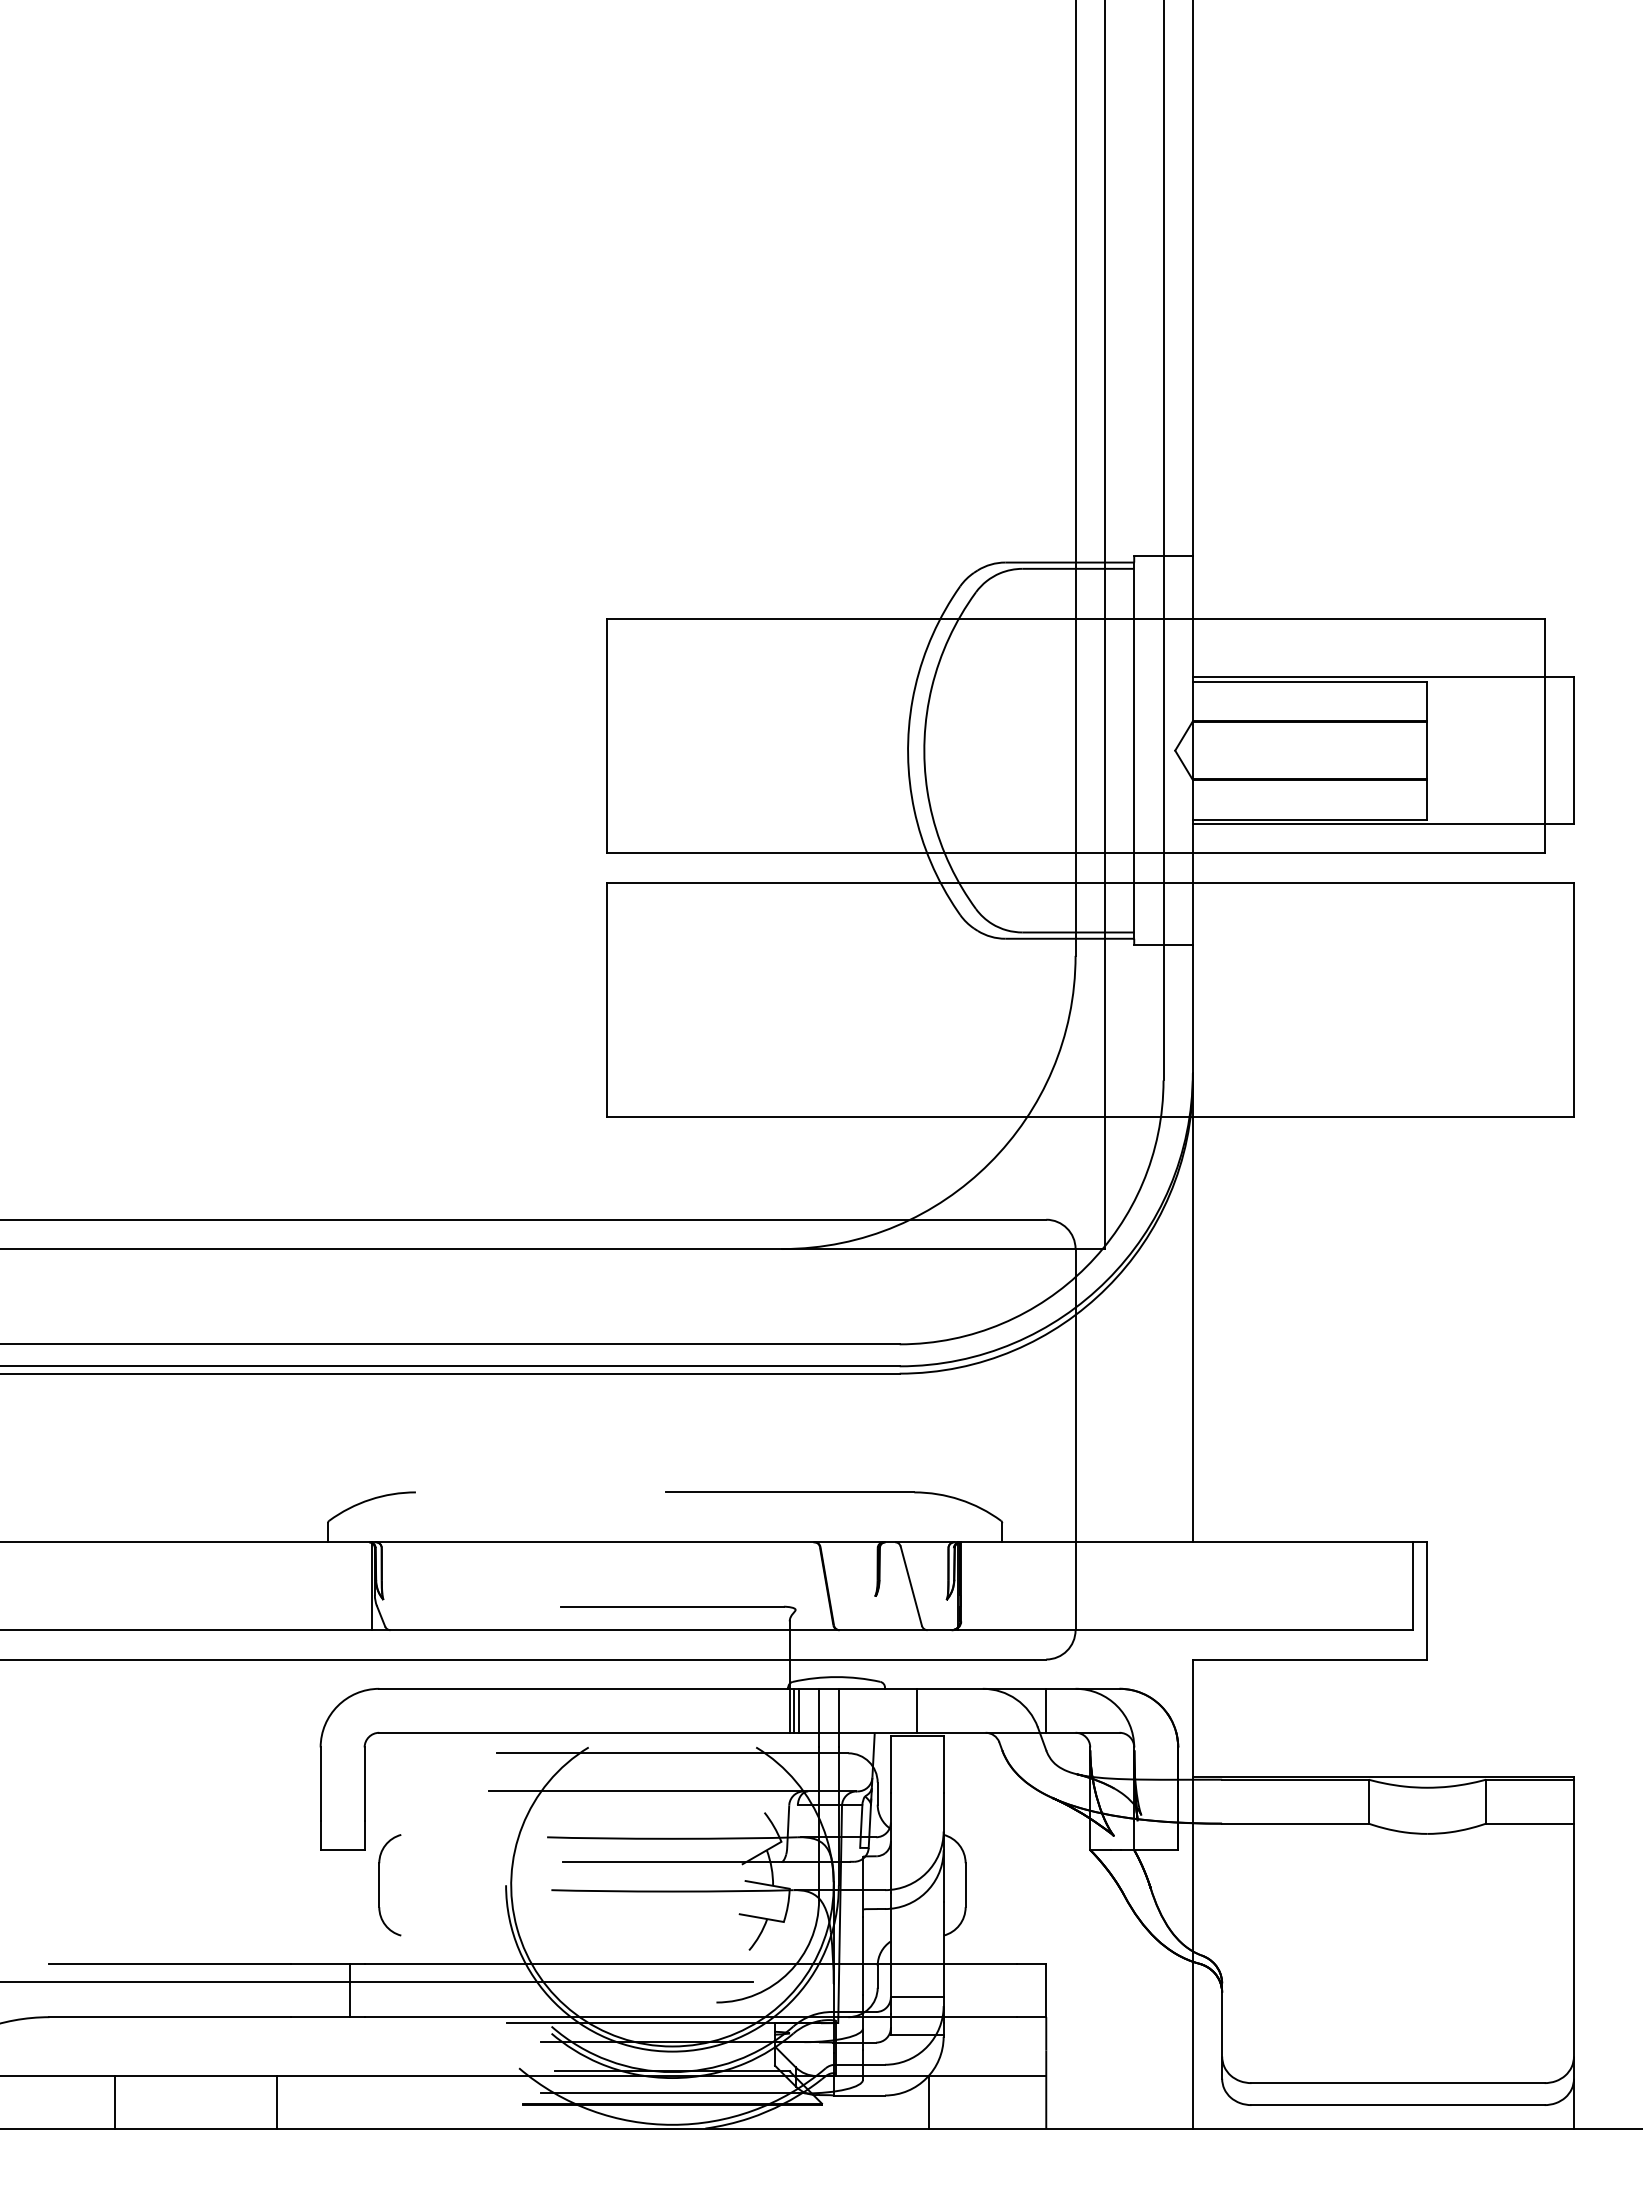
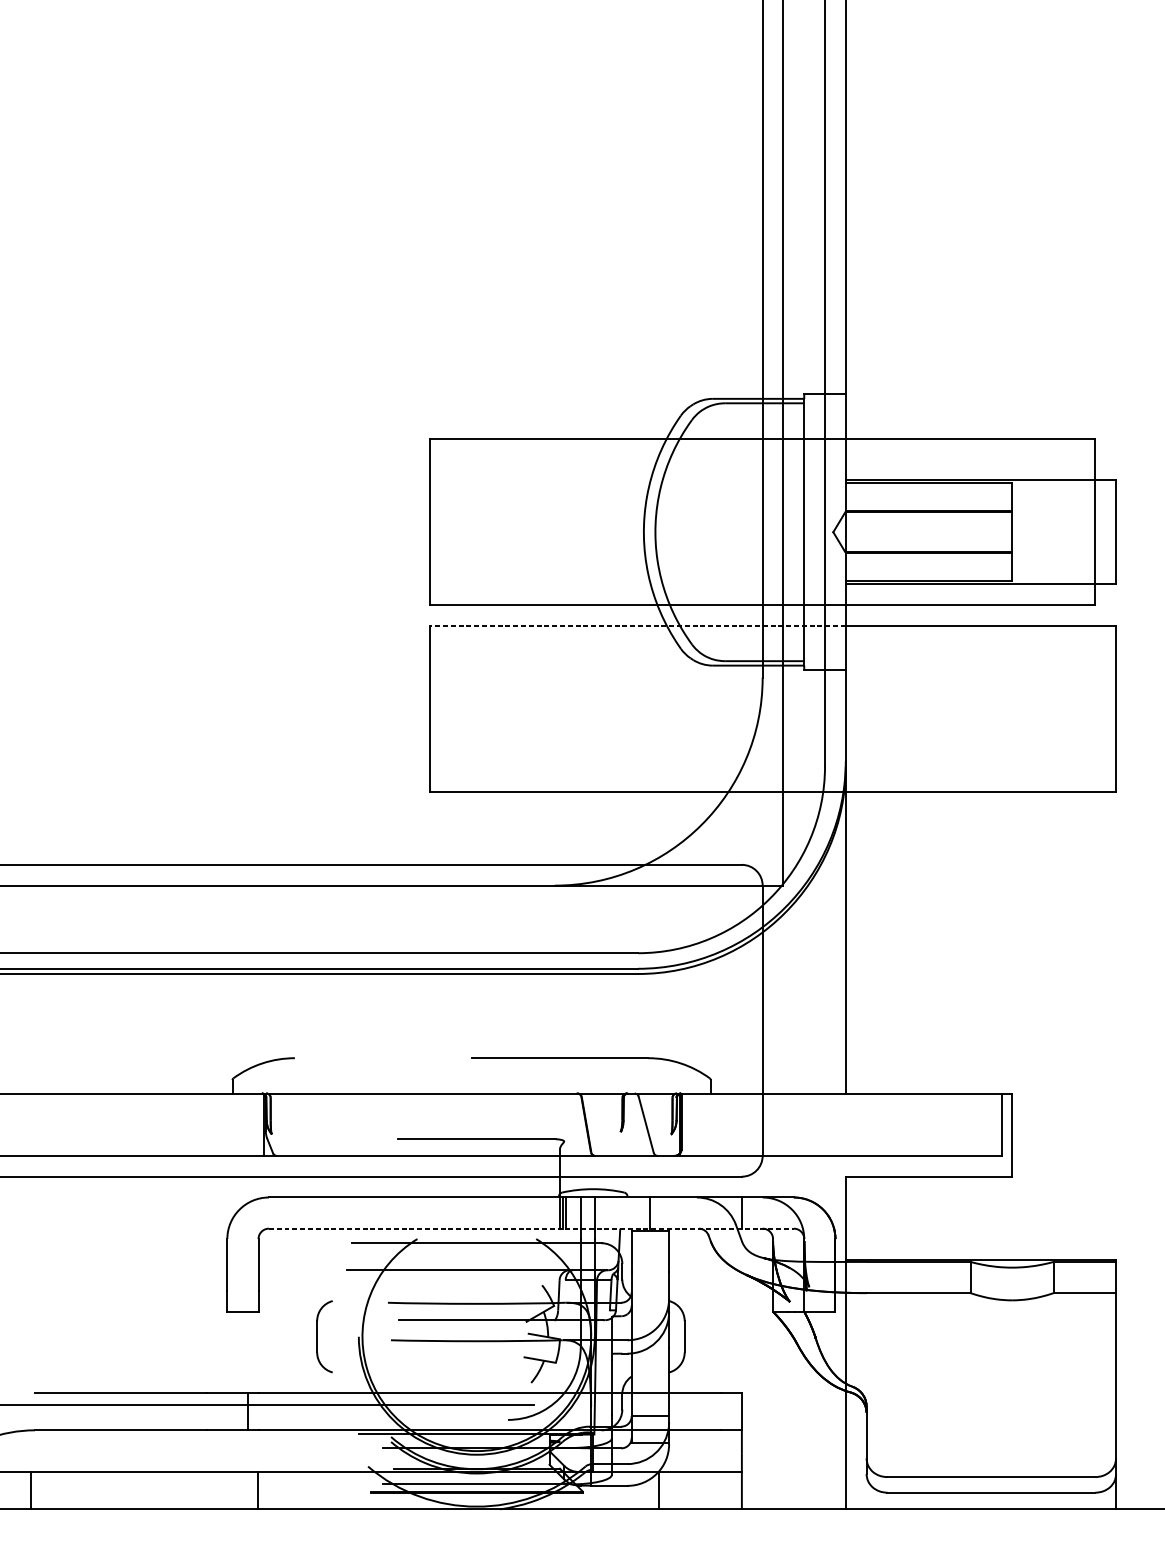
line: (899, 882) -> (637, 625), solid -> dashed
line: (749, 1732) -> (531, 1228), solid -> dashed
part: (379, 1885) -> (317, 1336), moved
line: (115, 2101) -> (30, 1490), moved
line: (276, 2101) -> (257, 1490), moved

